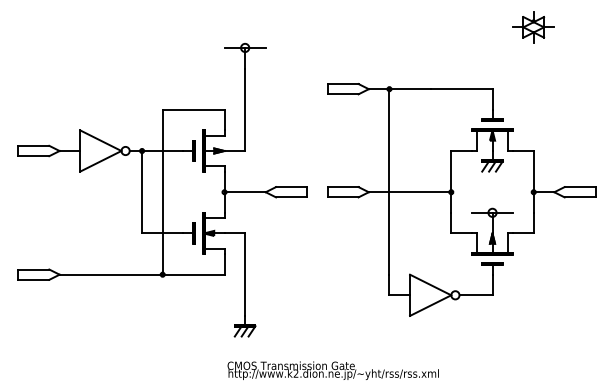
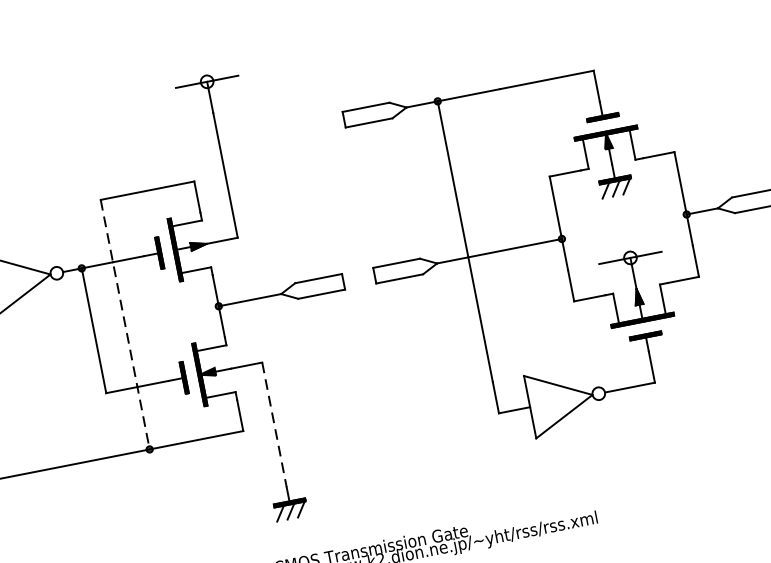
line: (162, 192) -> (124, 325), solid -> dashed
line: (245, 275) -> (275, 426), solid -> dashed

